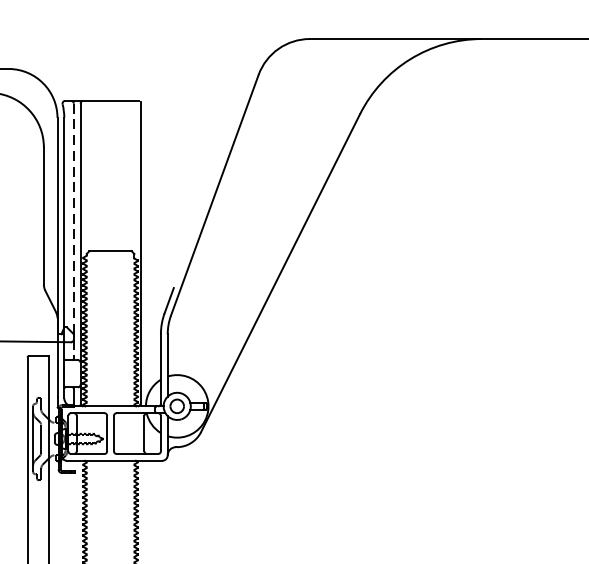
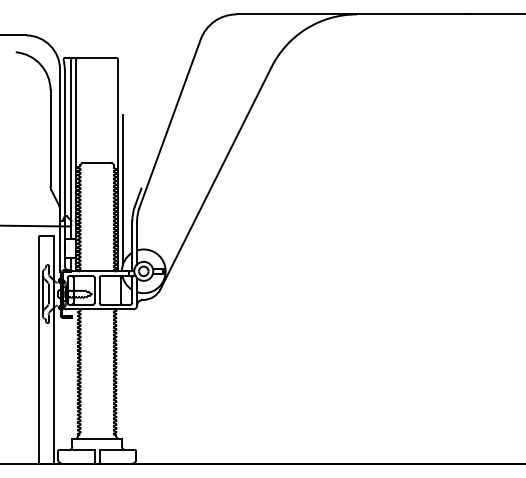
line: (73, 232) -> (71, 149), dashed -> solid
line: (146, 289) -> (122, 189), added

